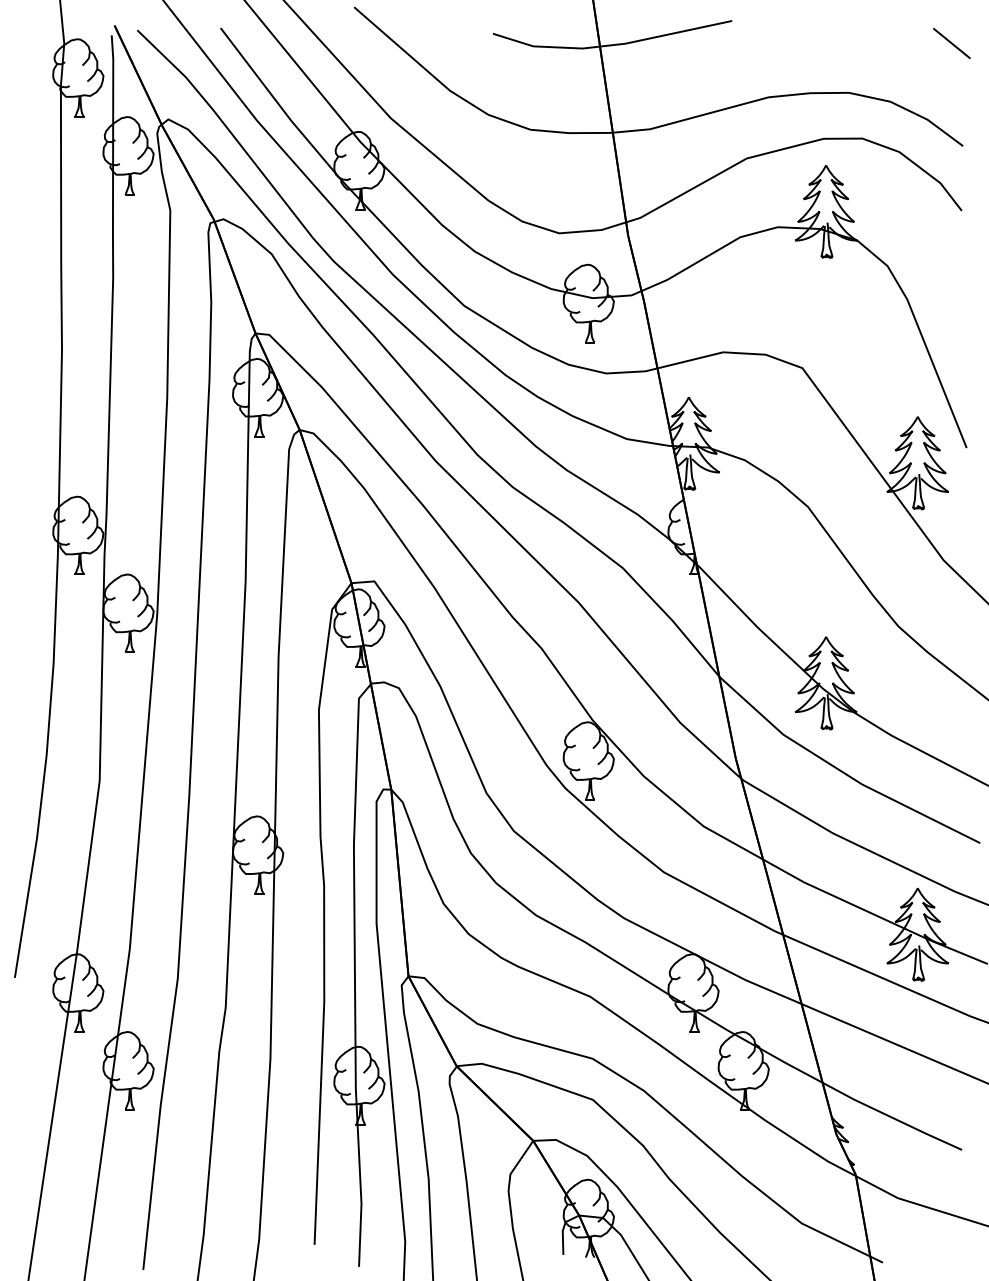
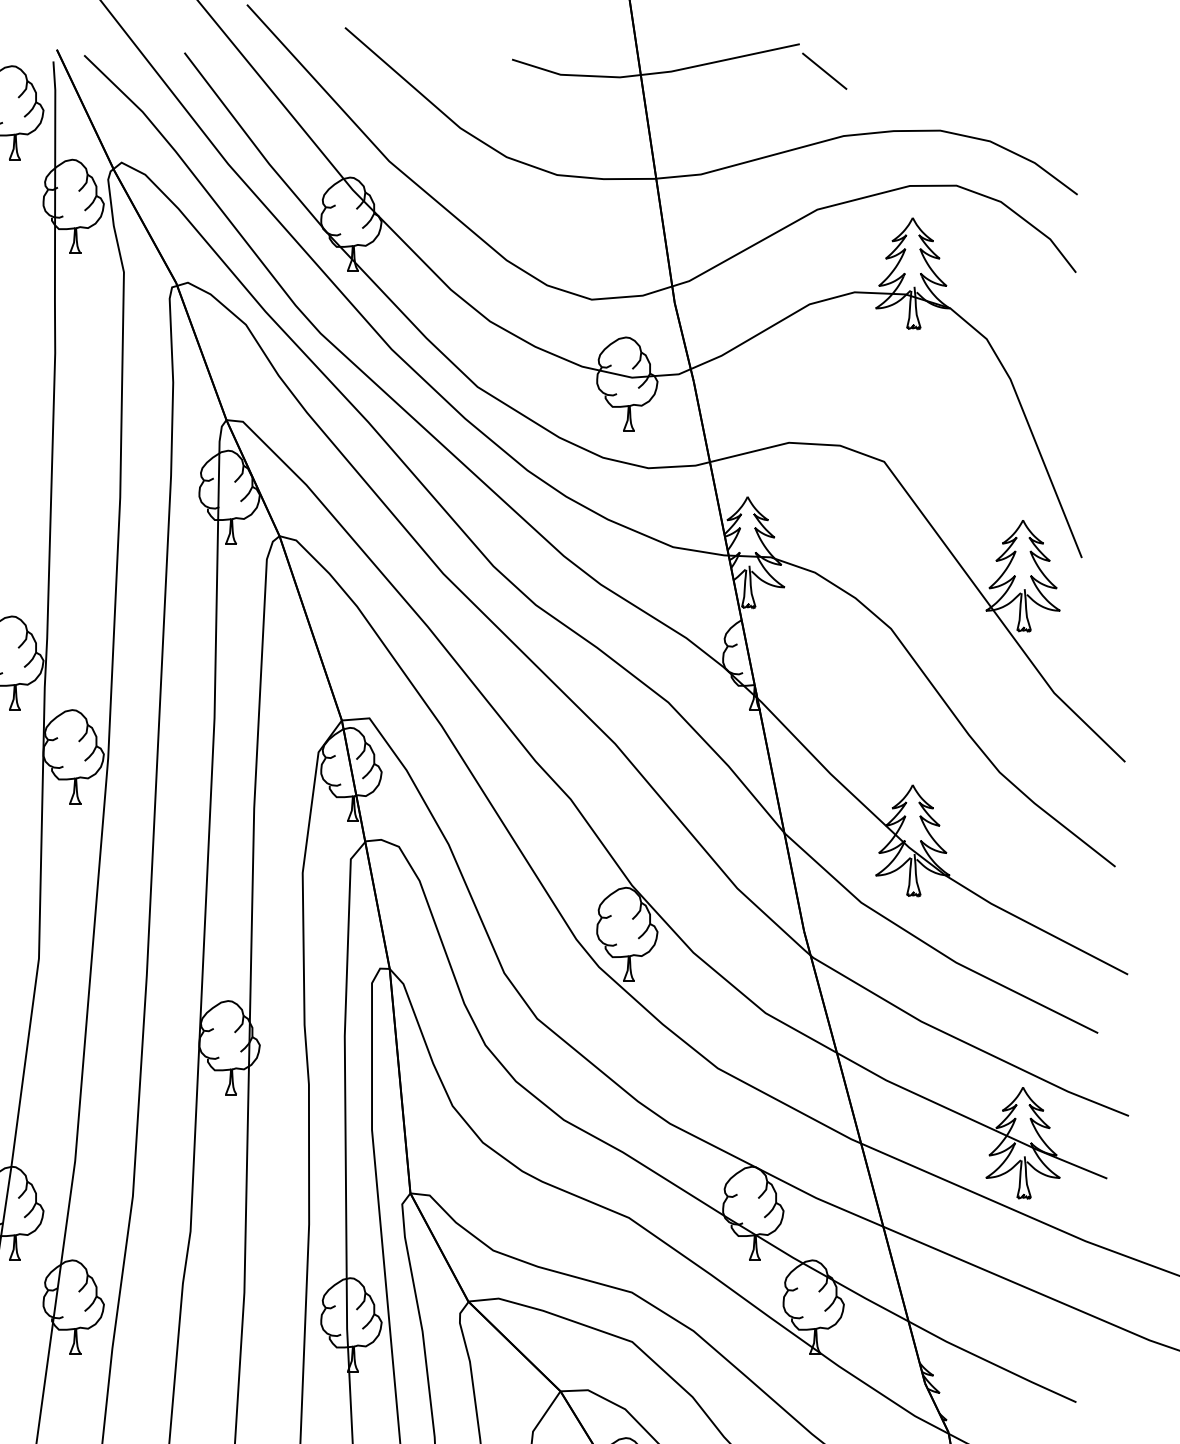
line: (951, 43) -> (824, 71), moved

